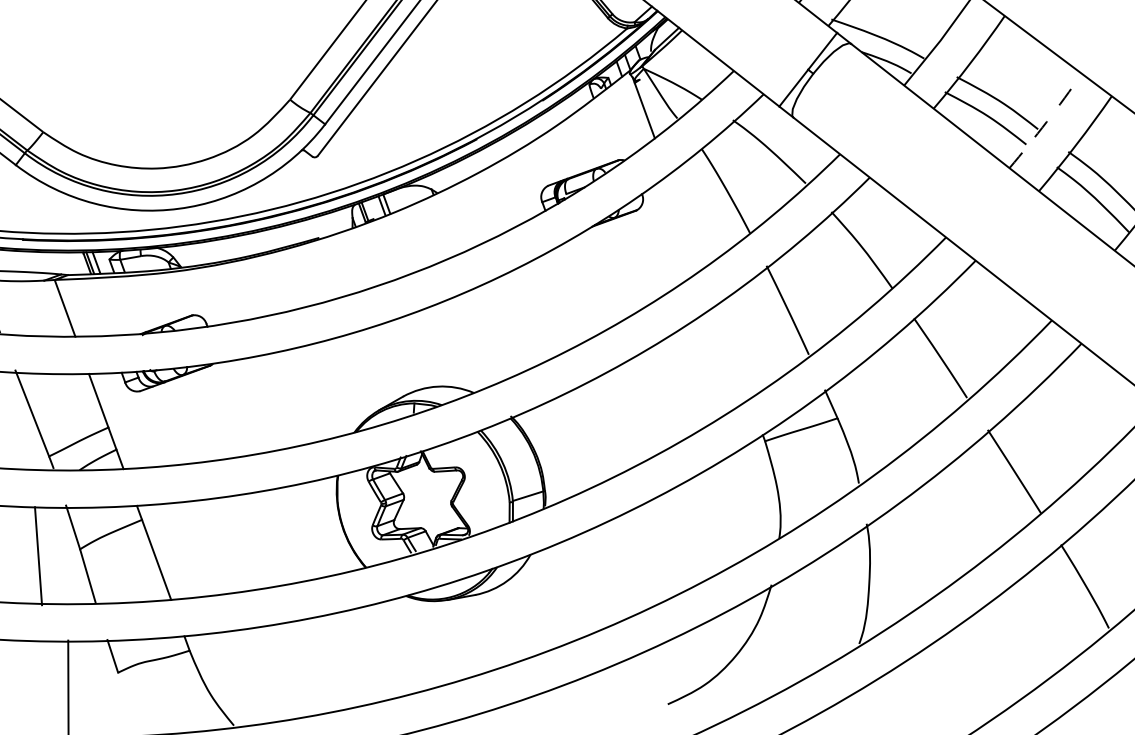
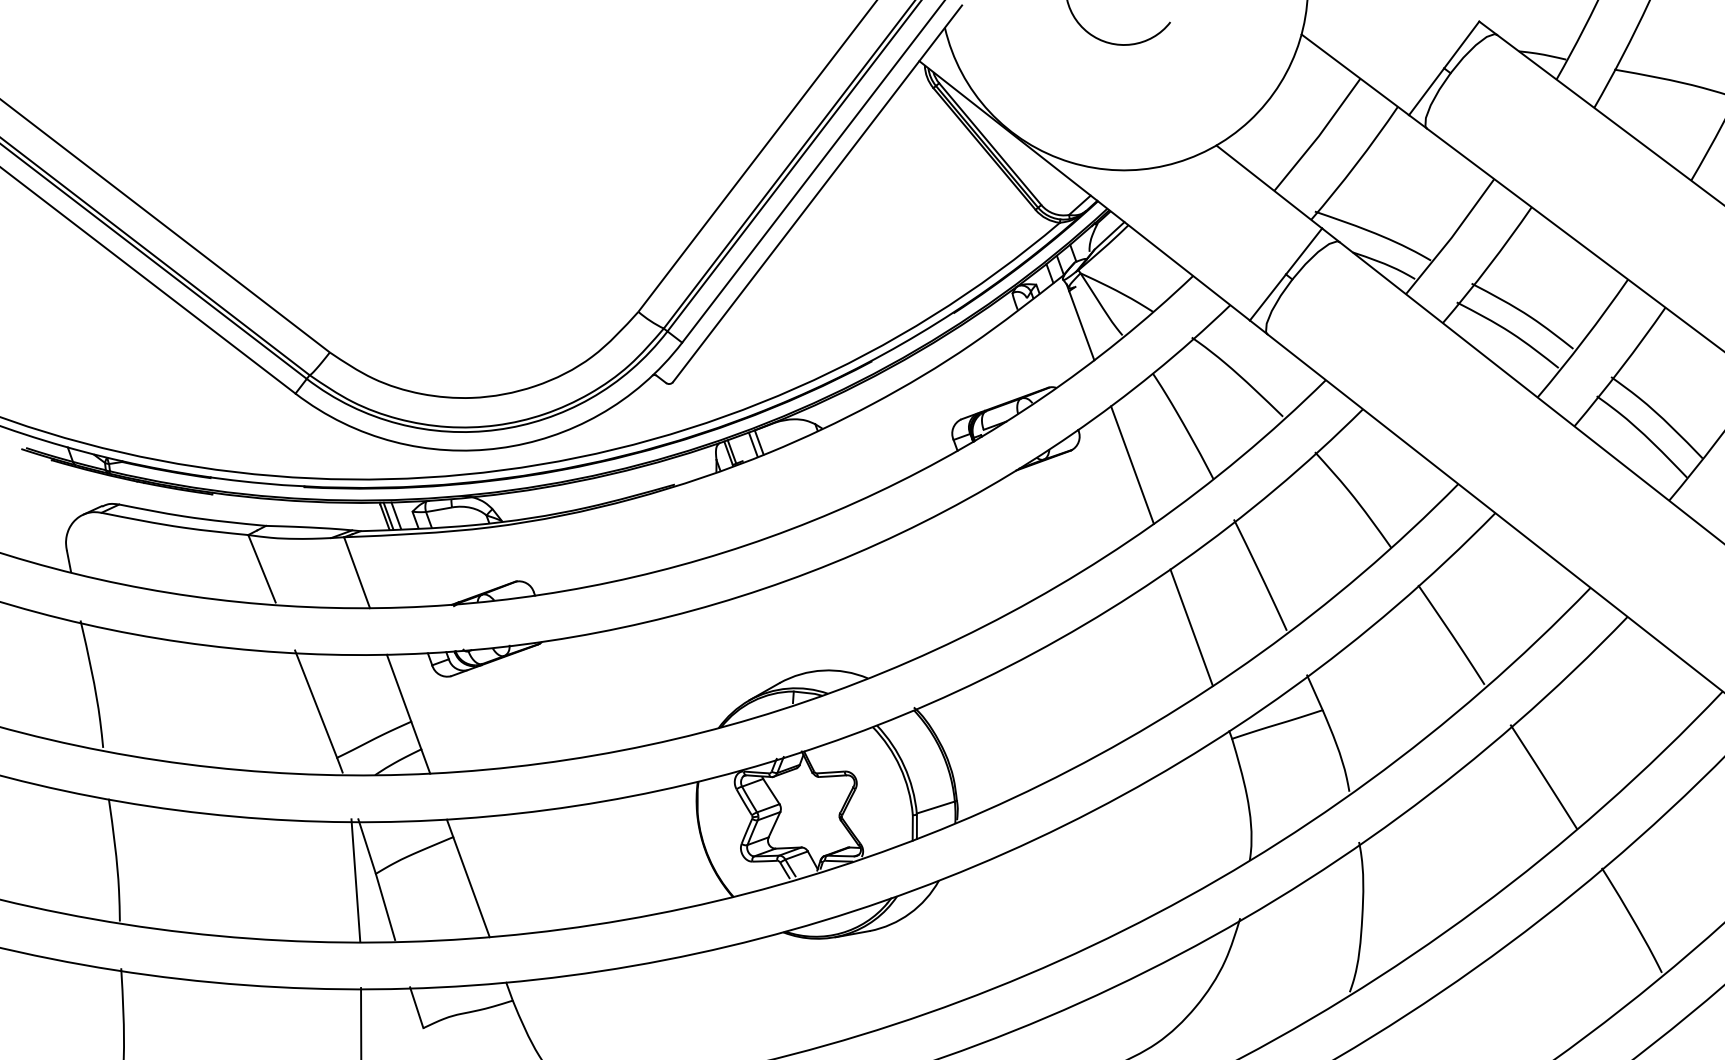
arc: (1047, 121) -> (1584, 339), dashed -> solid
line: (685, 221) -> (1132, 464), added
line: (732, 352) -> (1191, 627), added
line: (38, 556) -> (355, 880), moved

